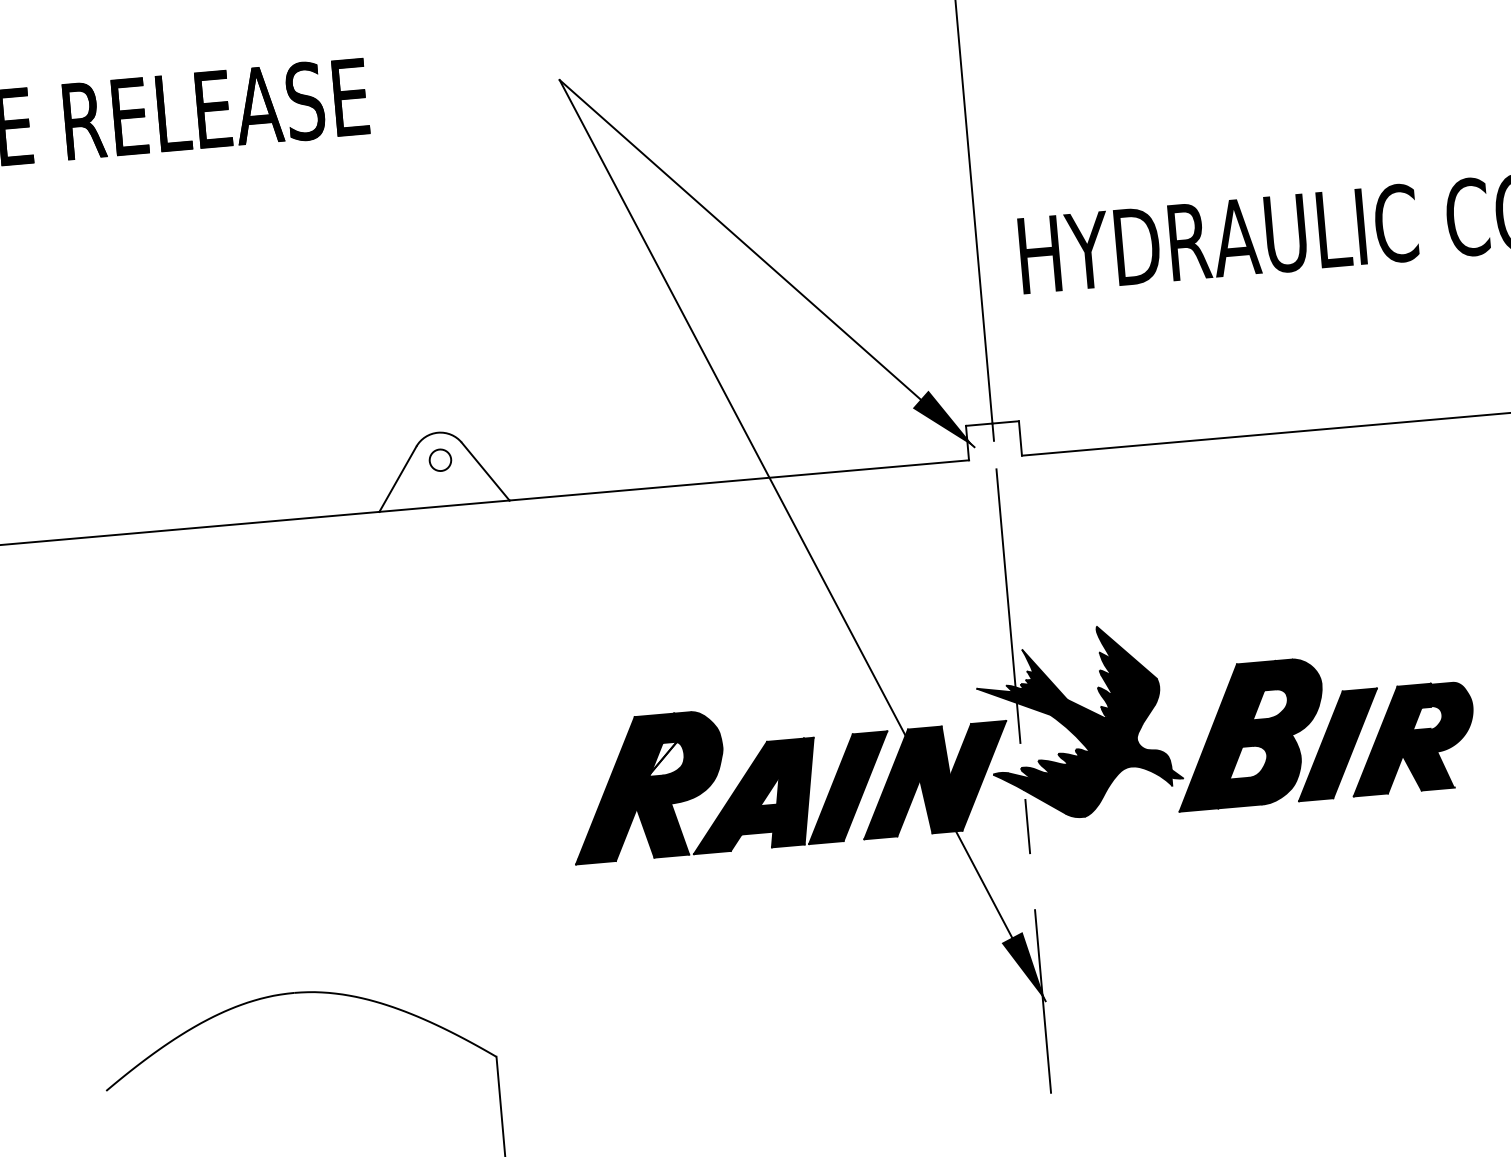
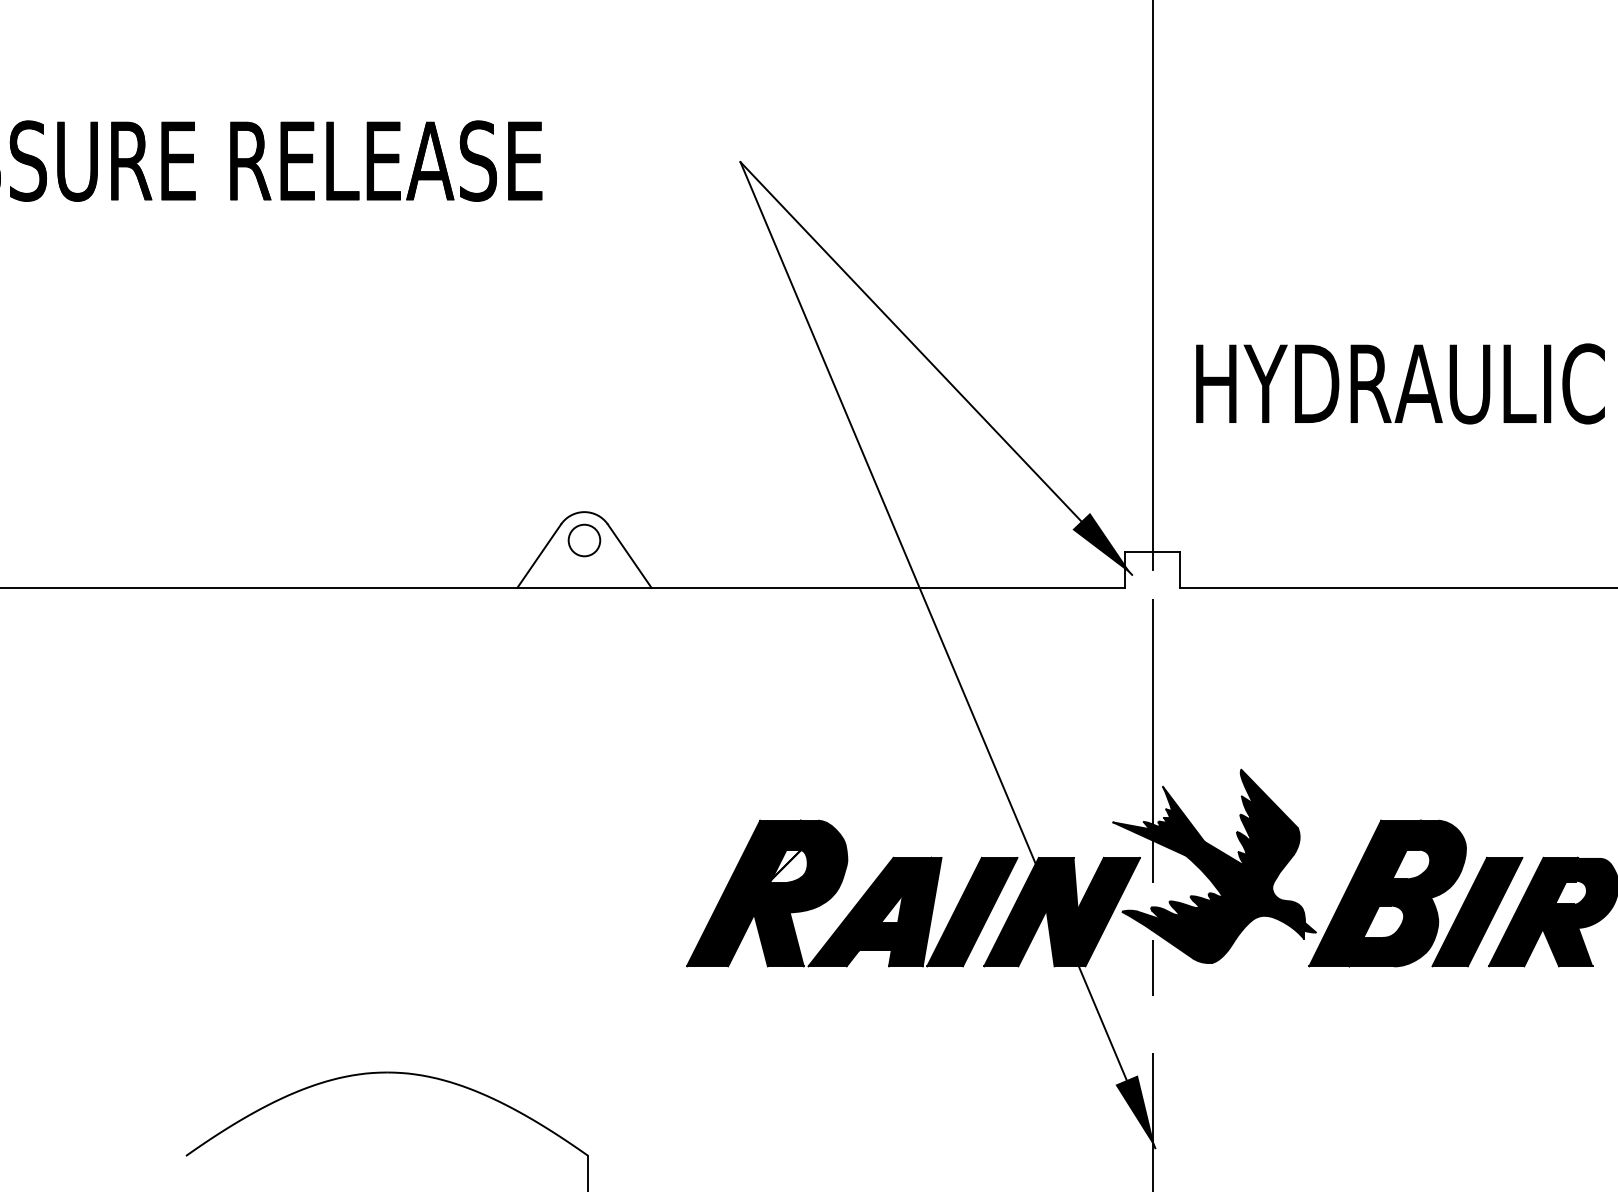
circle: (440, 460) -> (584, 540), size x1.43

